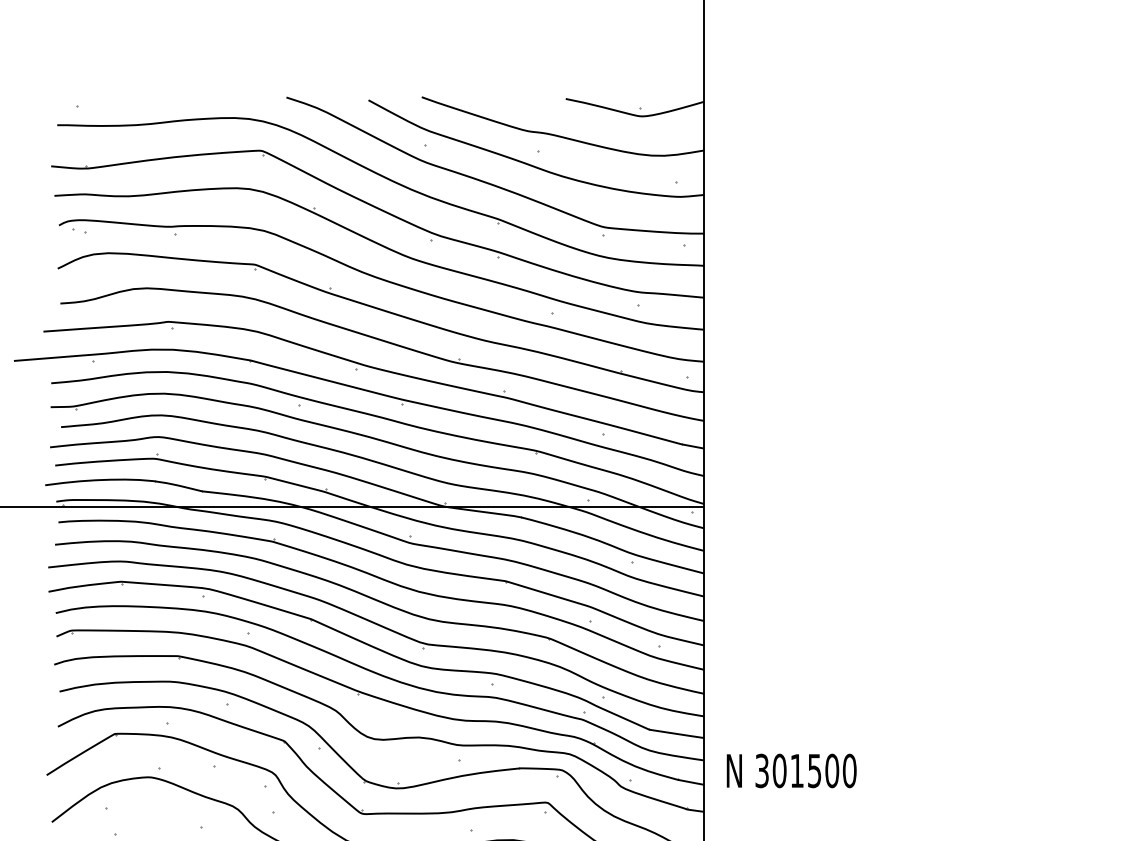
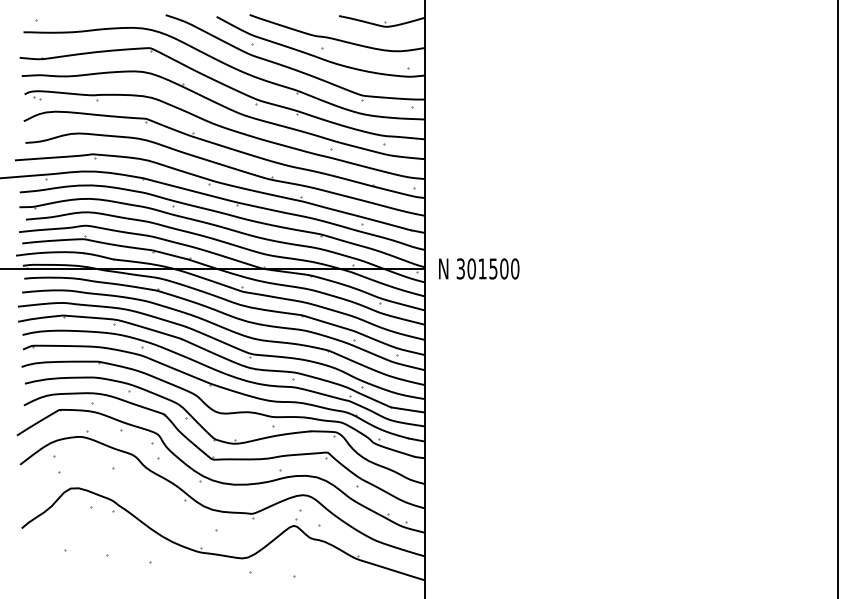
text: (792, 770) -> (479, 268), moved

